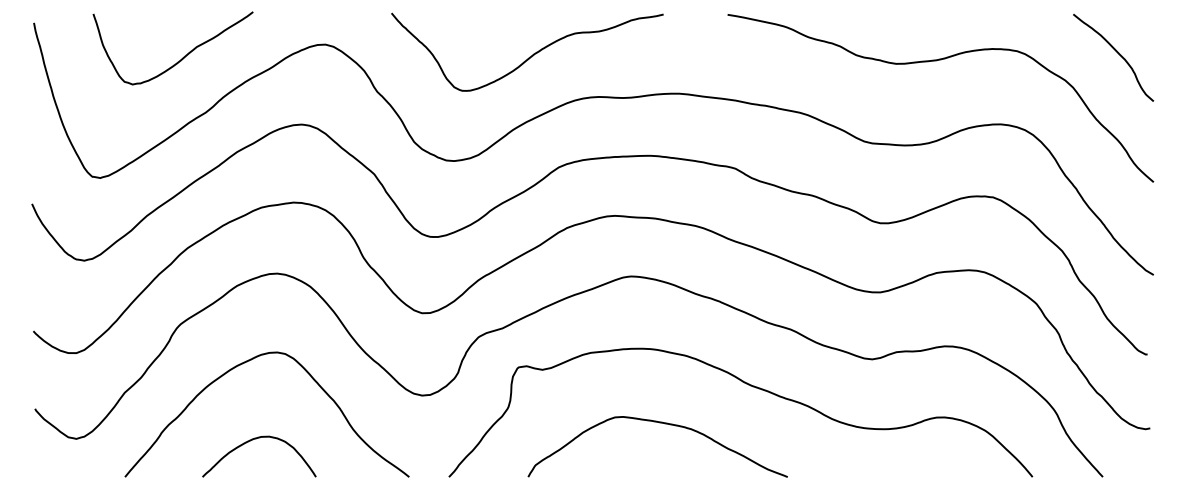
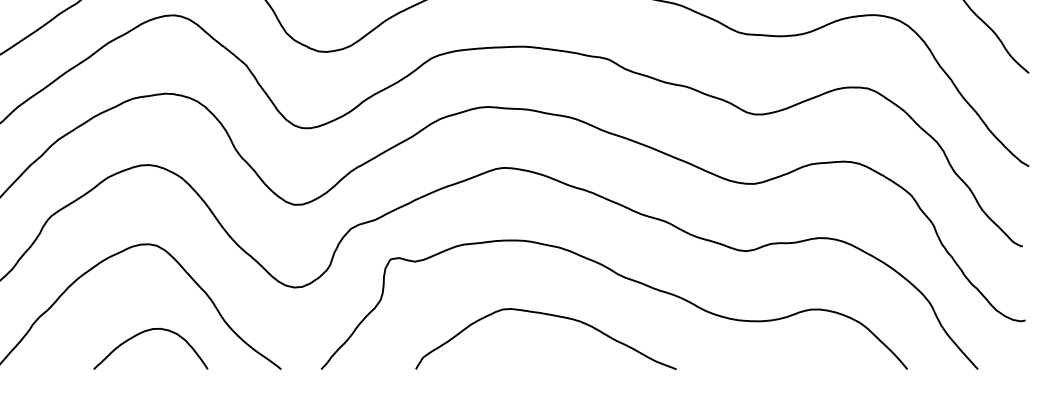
curve: (659, 423) -> (547, 315), moved
curve: (256, 439) -> (147, 331), moved

